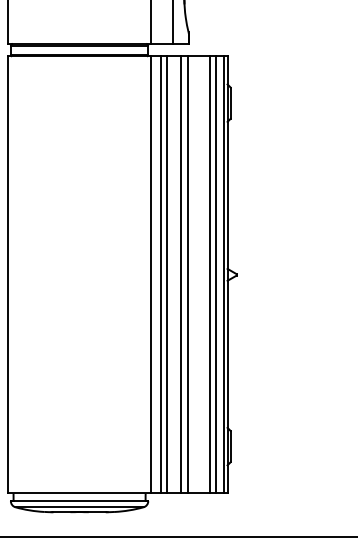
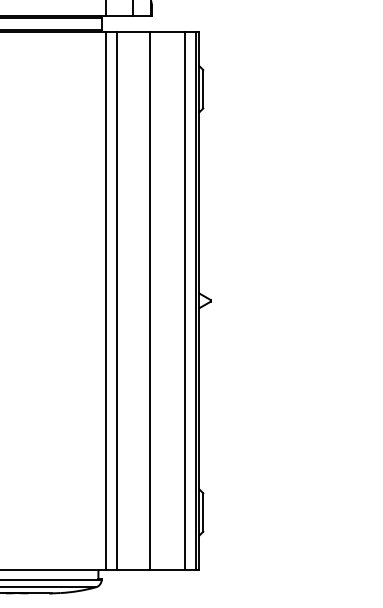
line: (167, 274) -> (125, 300), removed
line: (181, 274) -> (142, 300), removed
line: (210, 274) -> (178, 300), removed

